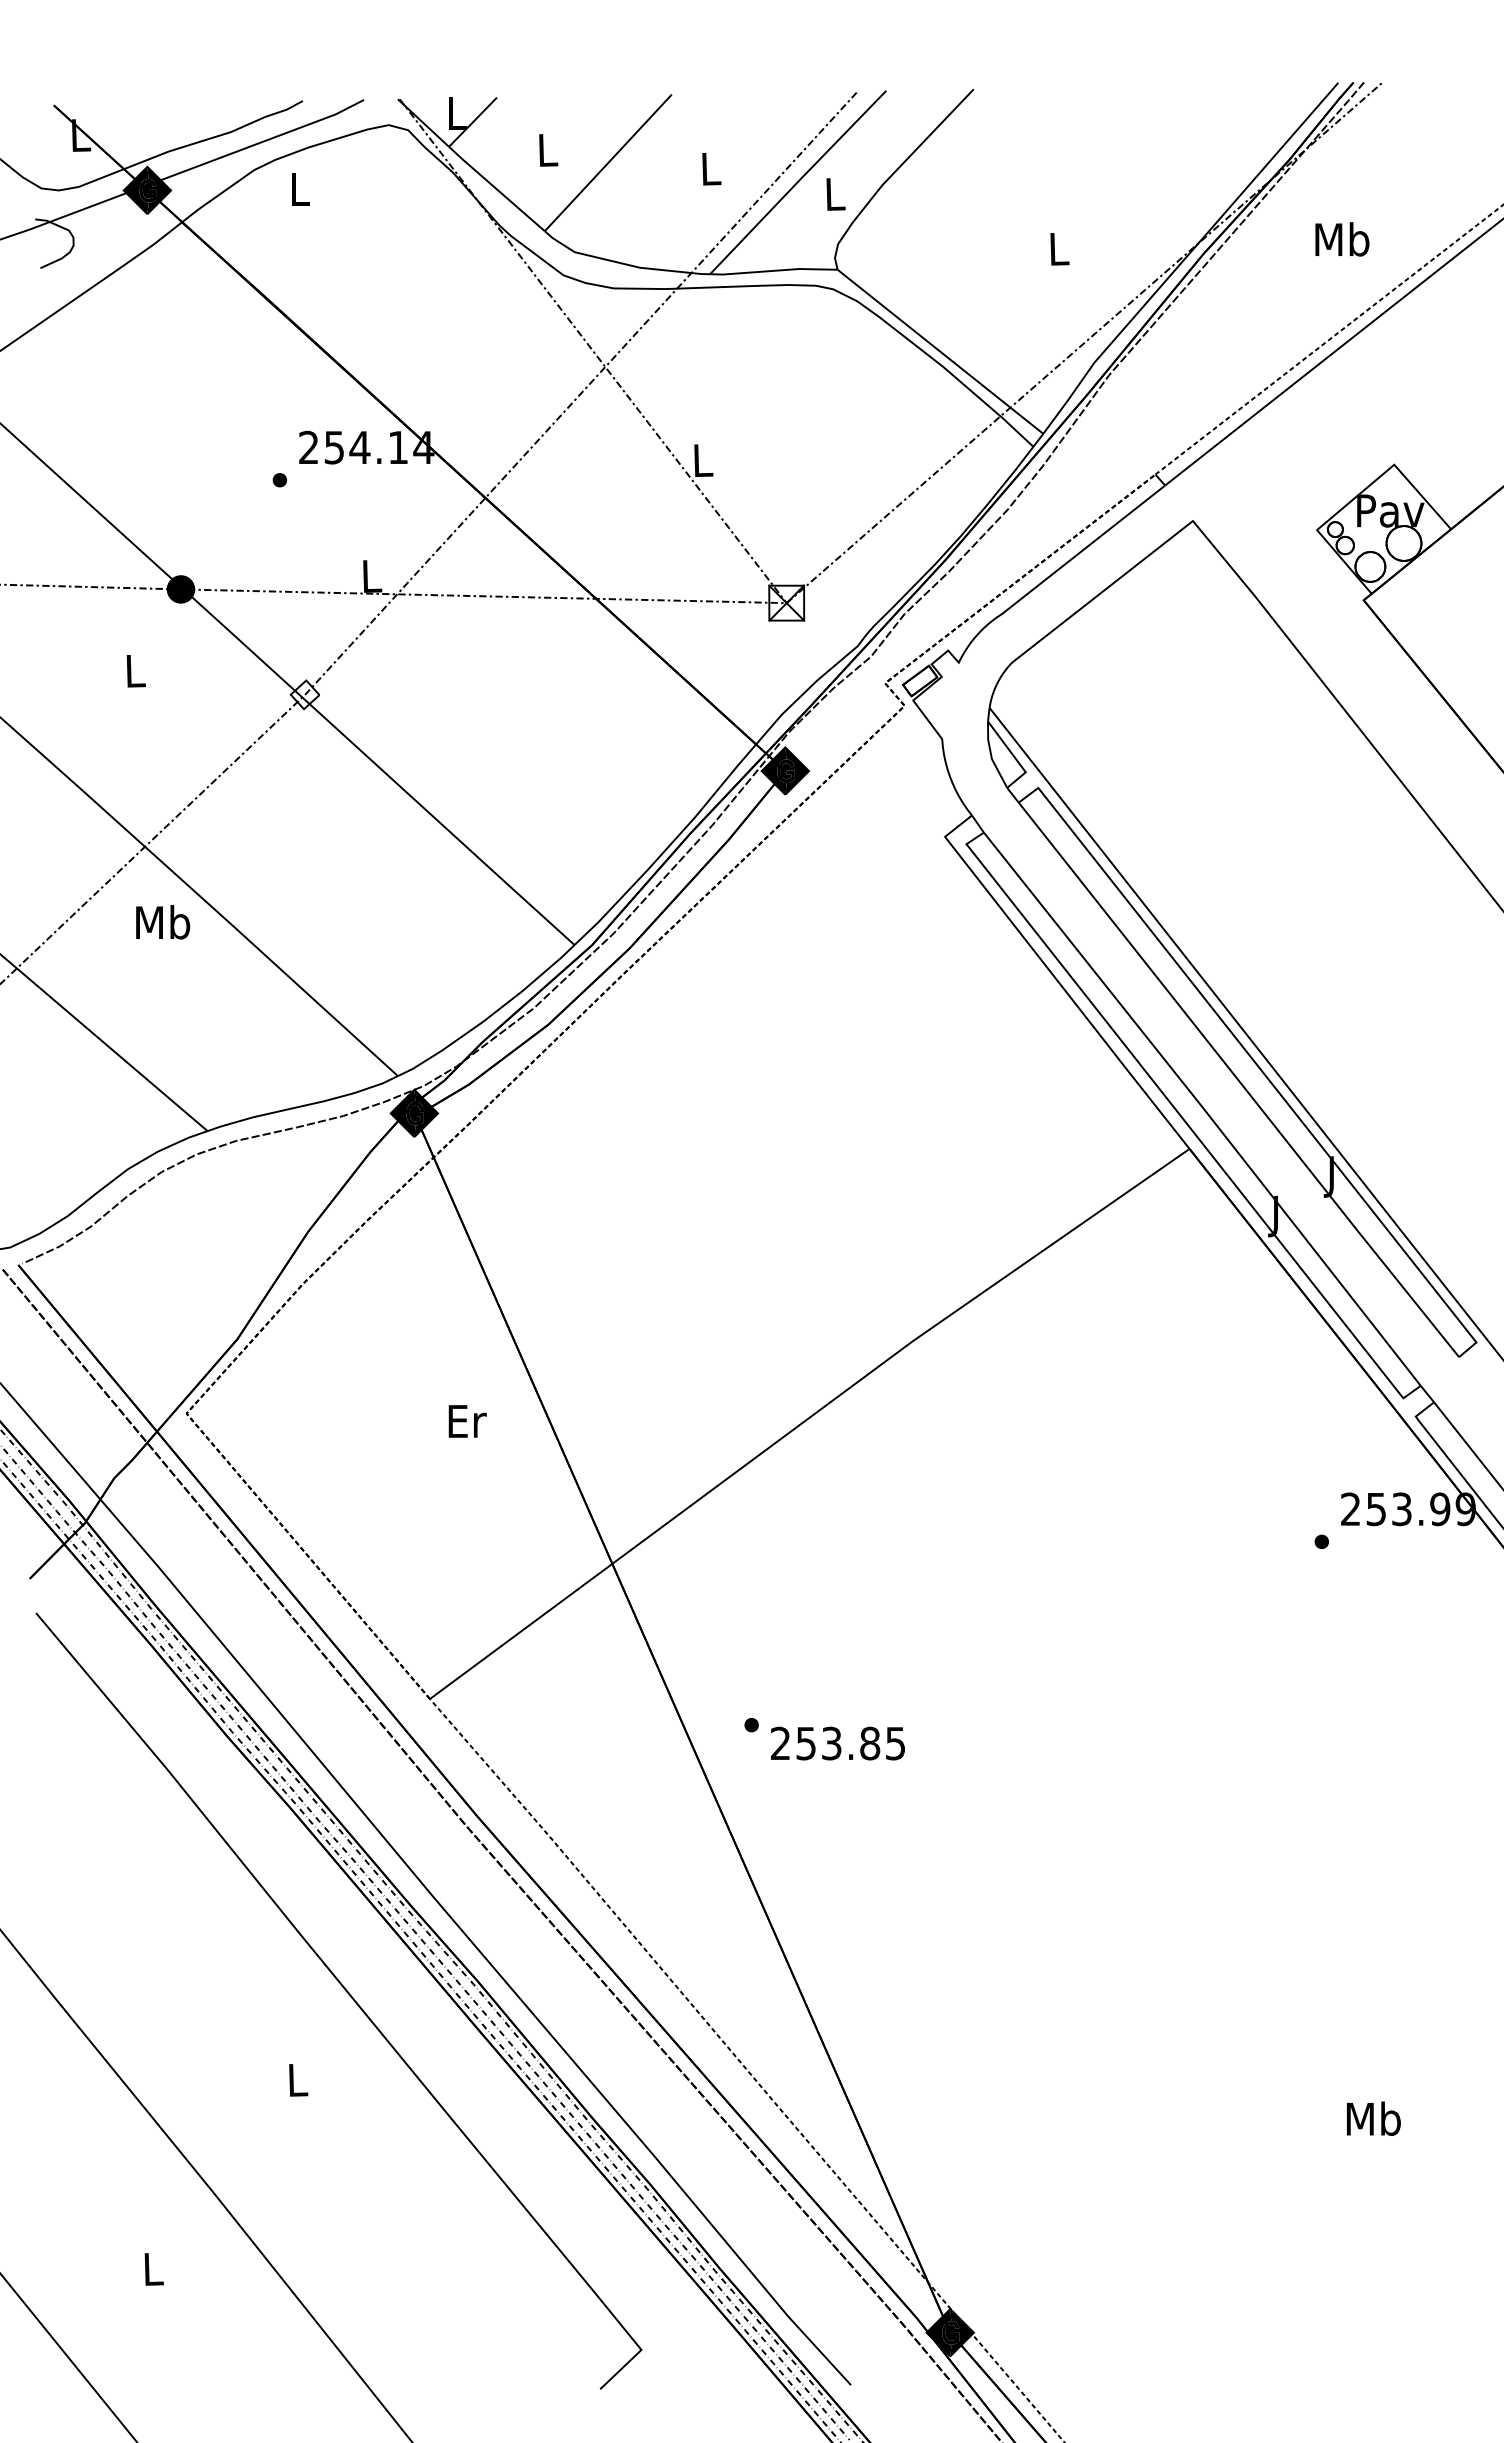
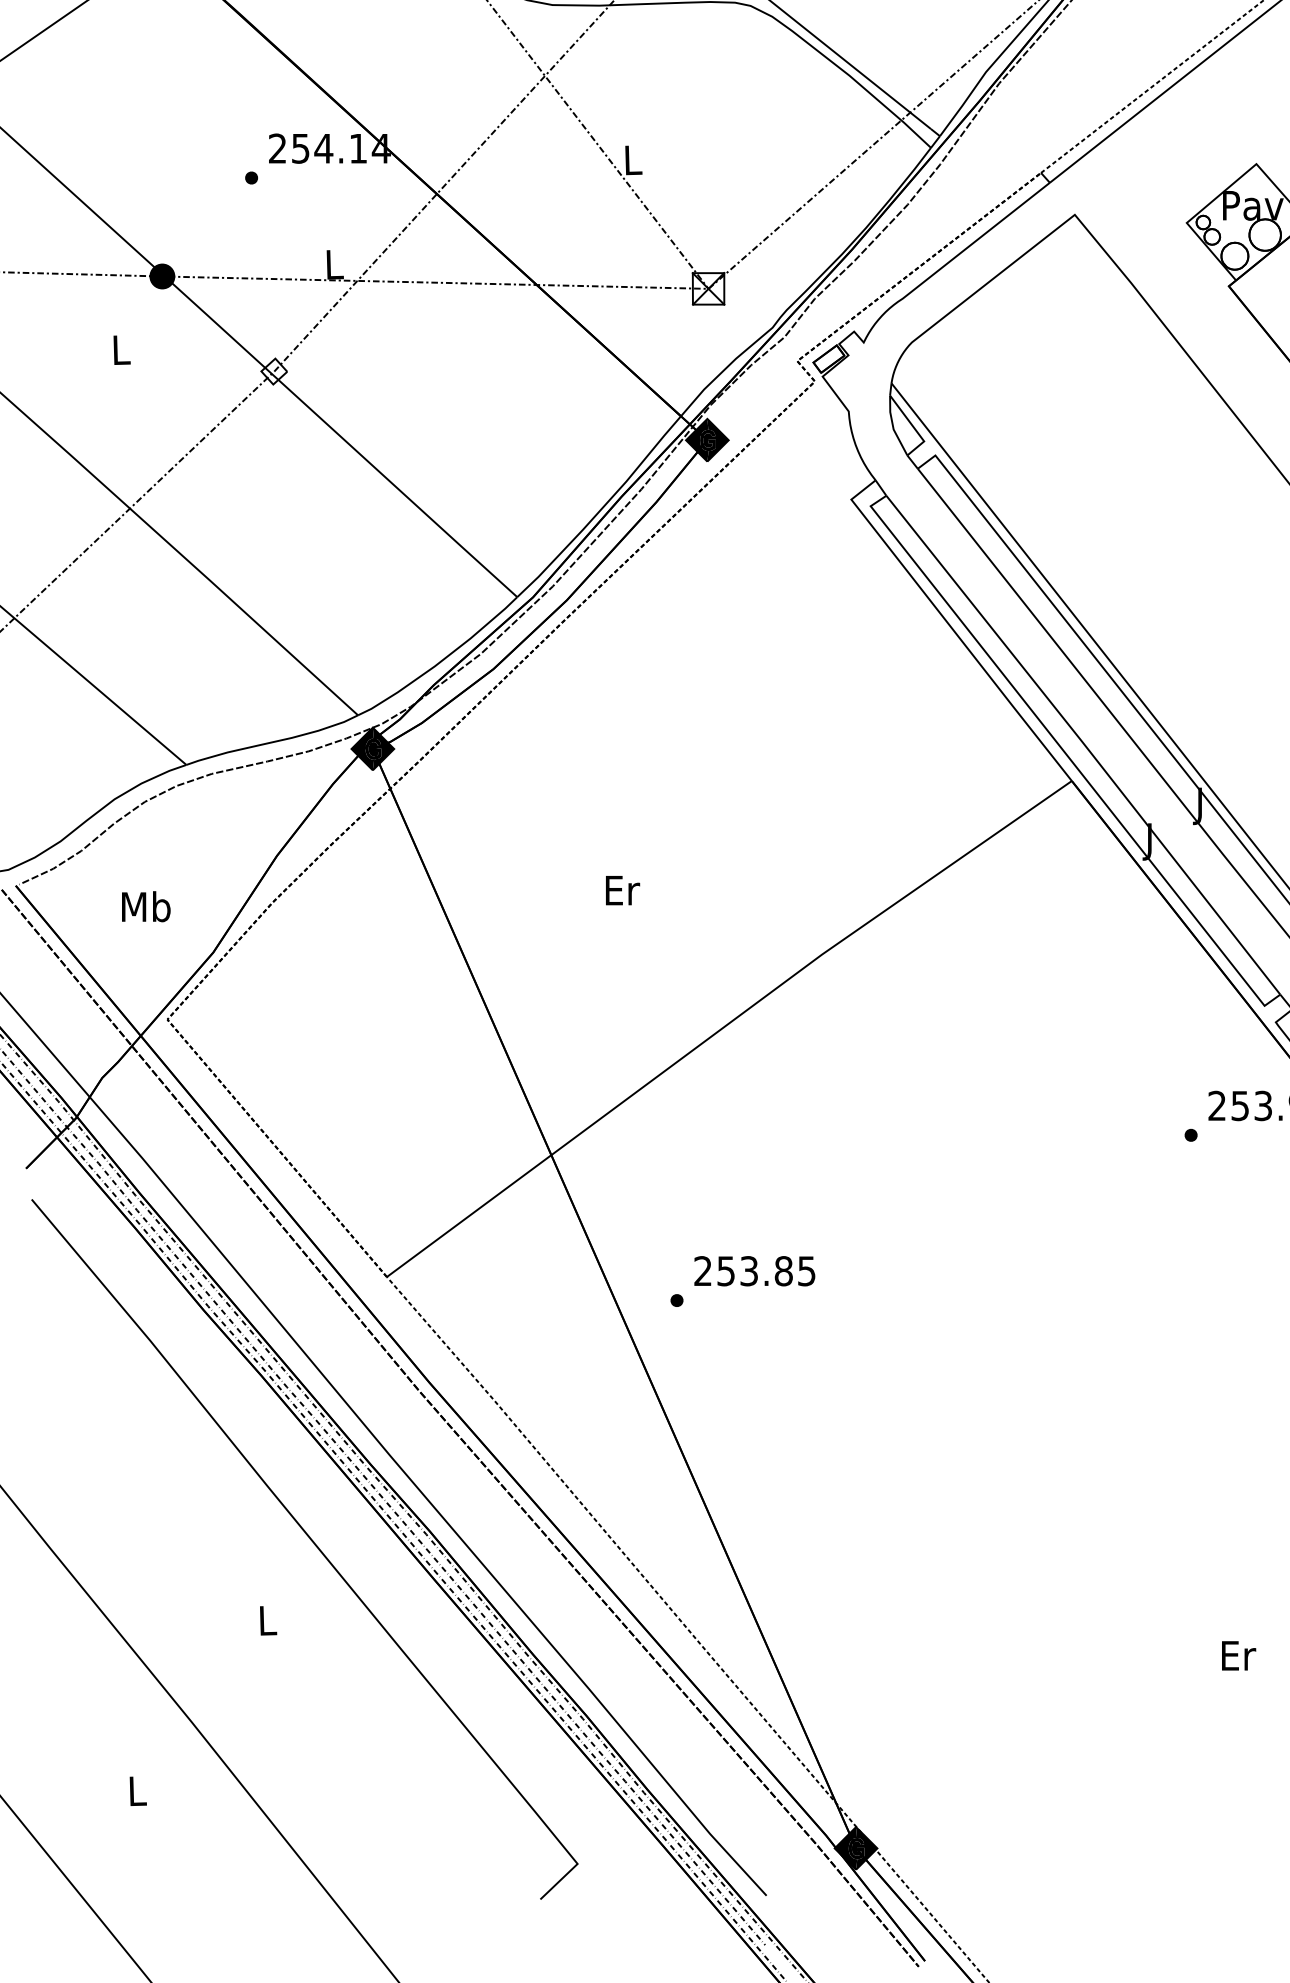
text: (163, 922) -> (146, 906), moved
text: (467, 1421) -> (622, 890), moved
text: (837, 1743) -> (754, 1271), moved
text: (1373, 2118) -> (1237, 1655), Mb -> Er

